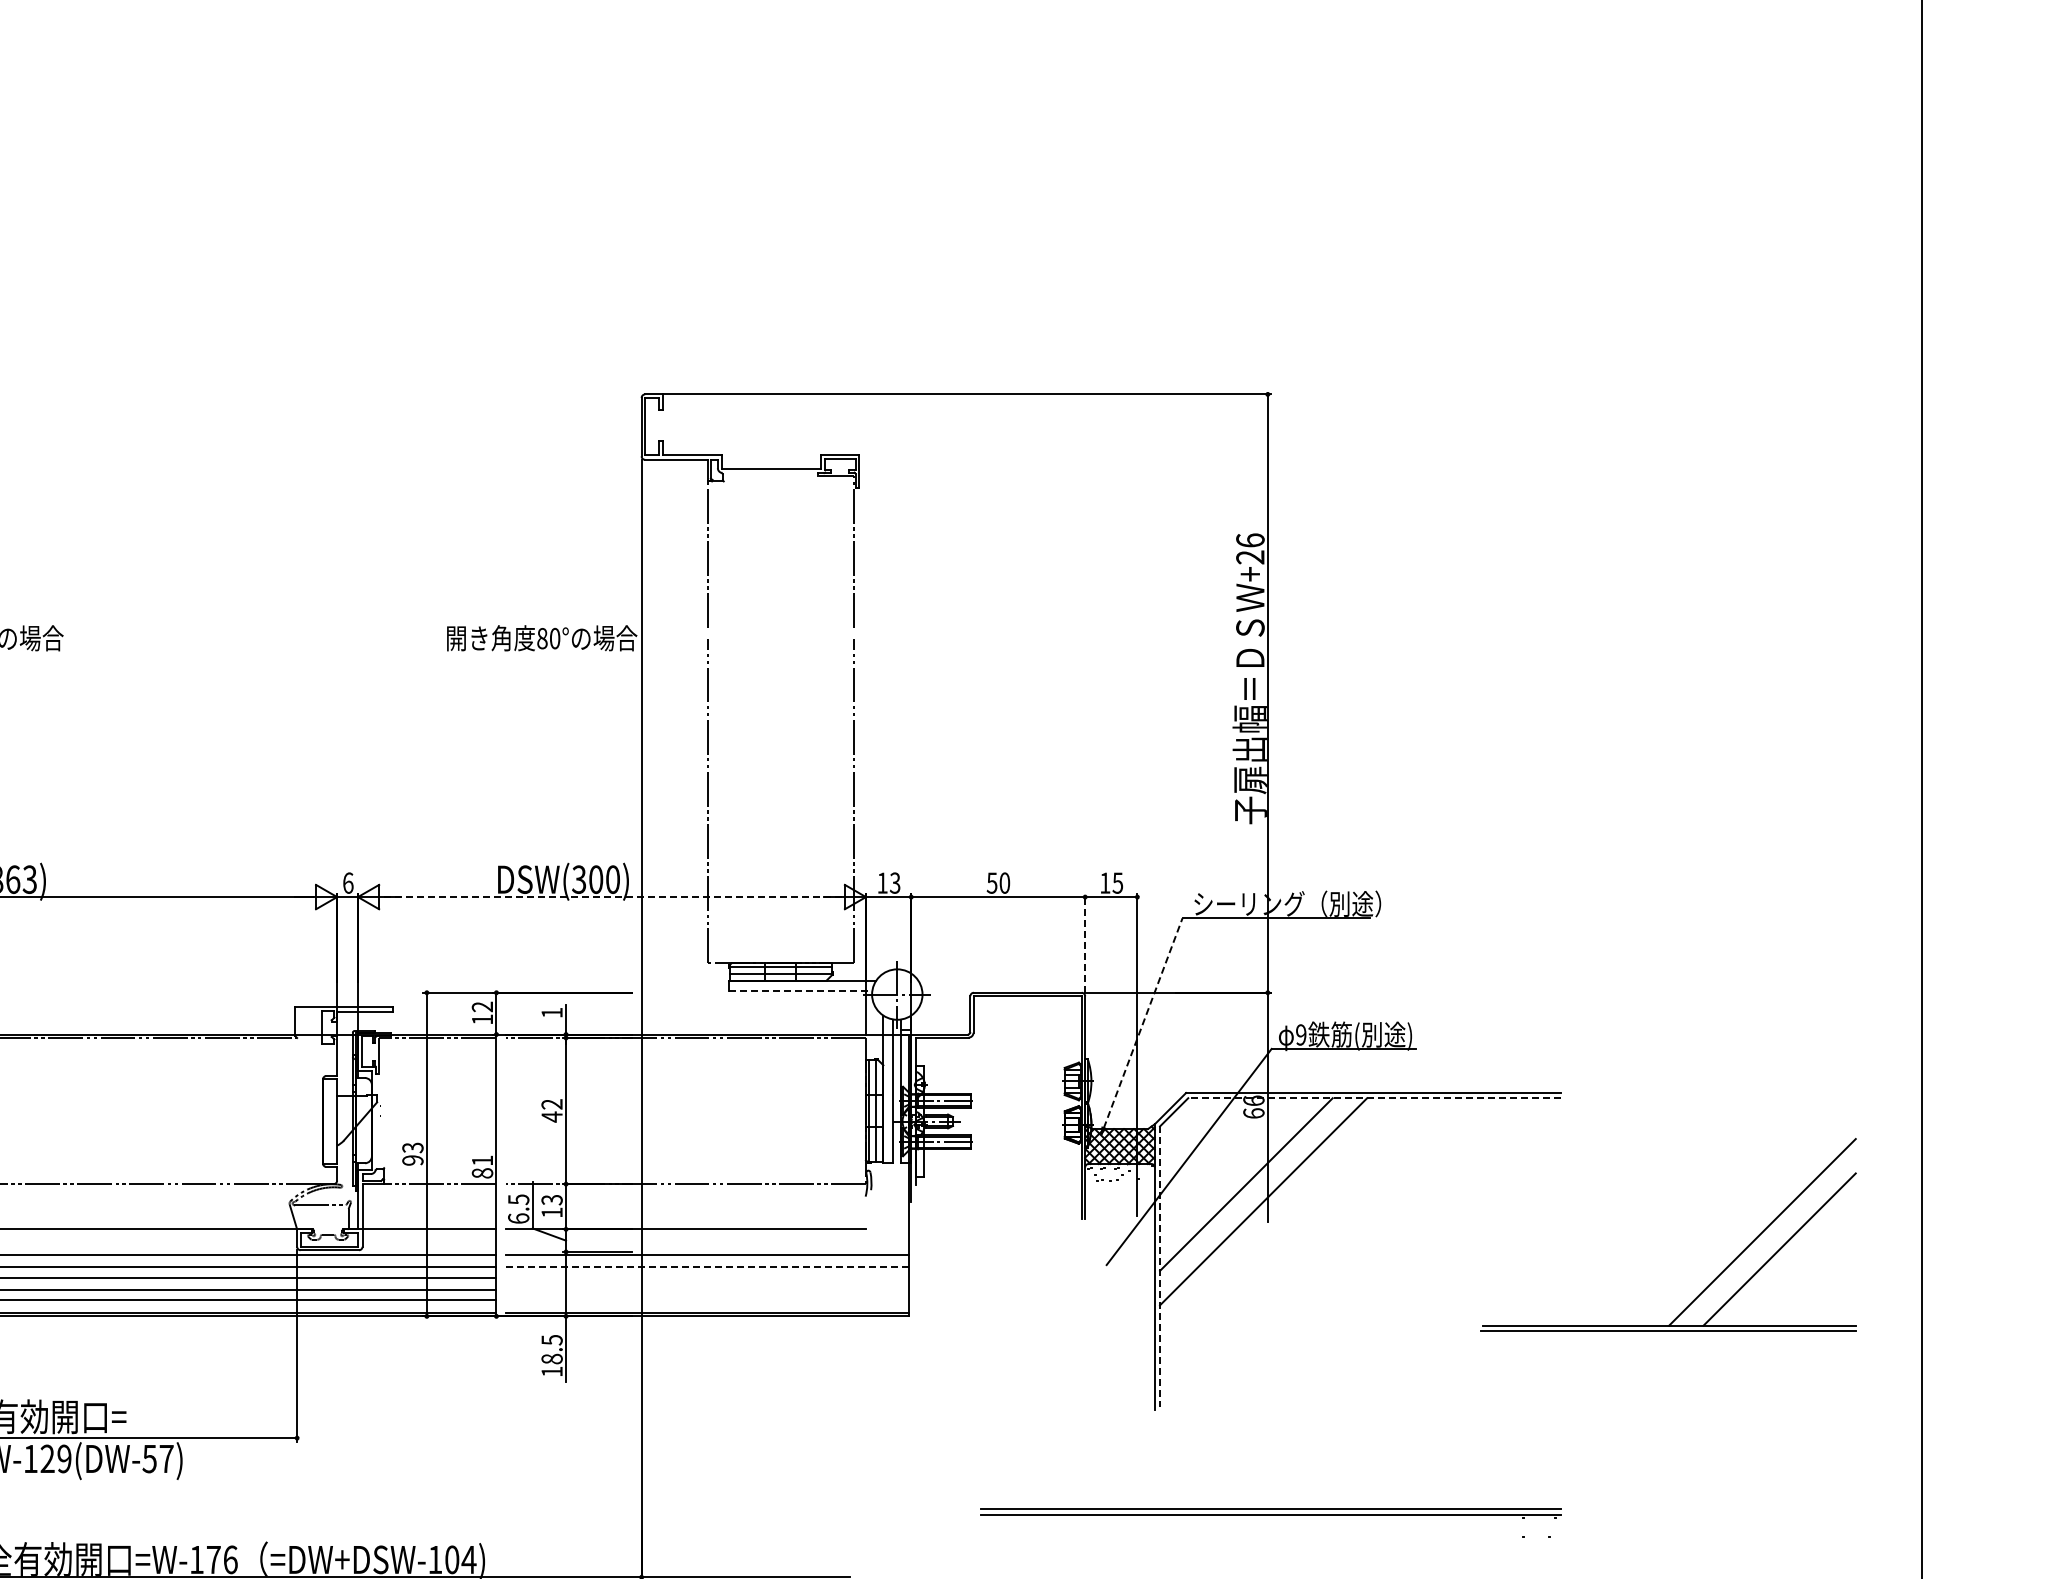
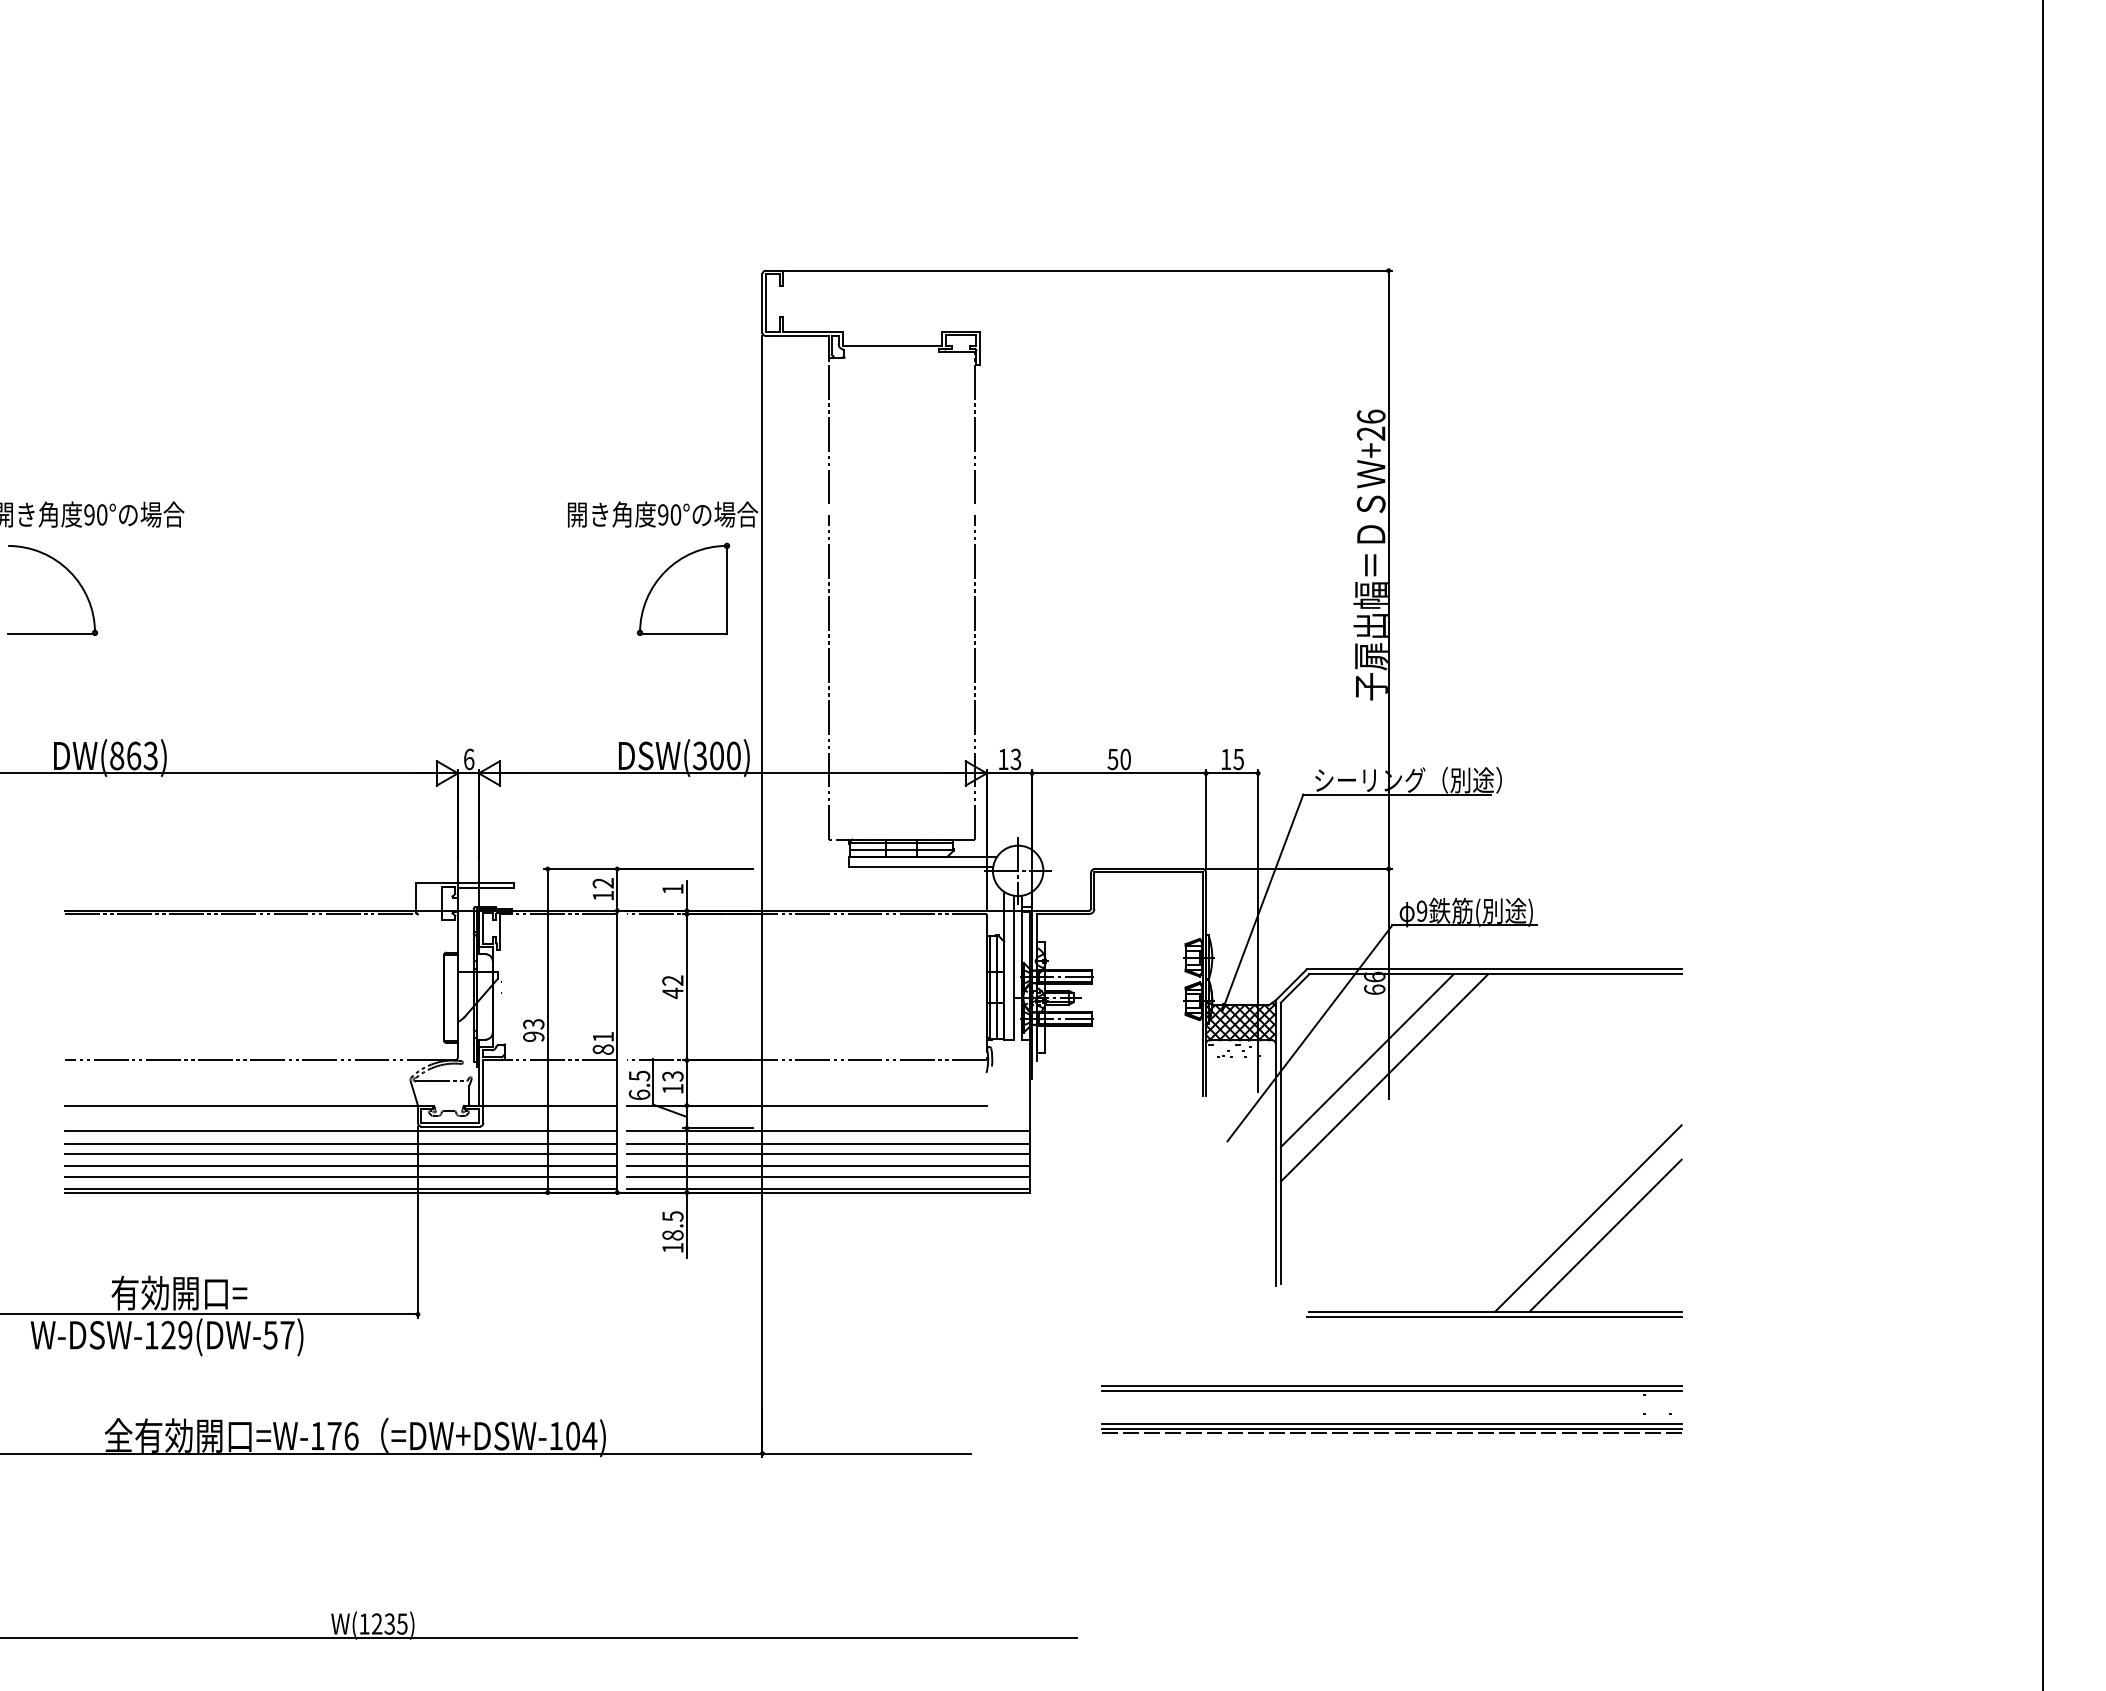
text: (542, 638) -> (663, 514), 80° -> 90°
part: (562, 712) -> (683, 588), added
line: (611, 897) -> (732, 773), dashed -> solid
line: (1085, 943) -> (1206, 819), dashed -> solid
line: (800, 991) -> (921, 867), dashed -> solid
line: (1143, 1023) -> (1264, 899), dashed -> solid
line: (1373, 1098) -> (1494, 974), dashed -> solid
line: (707, 1267) -> (828, 1143), dashed -> solid
line: (1159, 1267) -> (1280, 1143), dashed -> solid
line: (707, 1278) -> (828, 1154), added
part: (1714, 1279) -> (1540, 1265), moved
line: (707, 1290) -> (828, 1166), added
line: (707, 1300) -> (828, 1176), added
part: (1270, 1552) -> (1391, 1428), added

